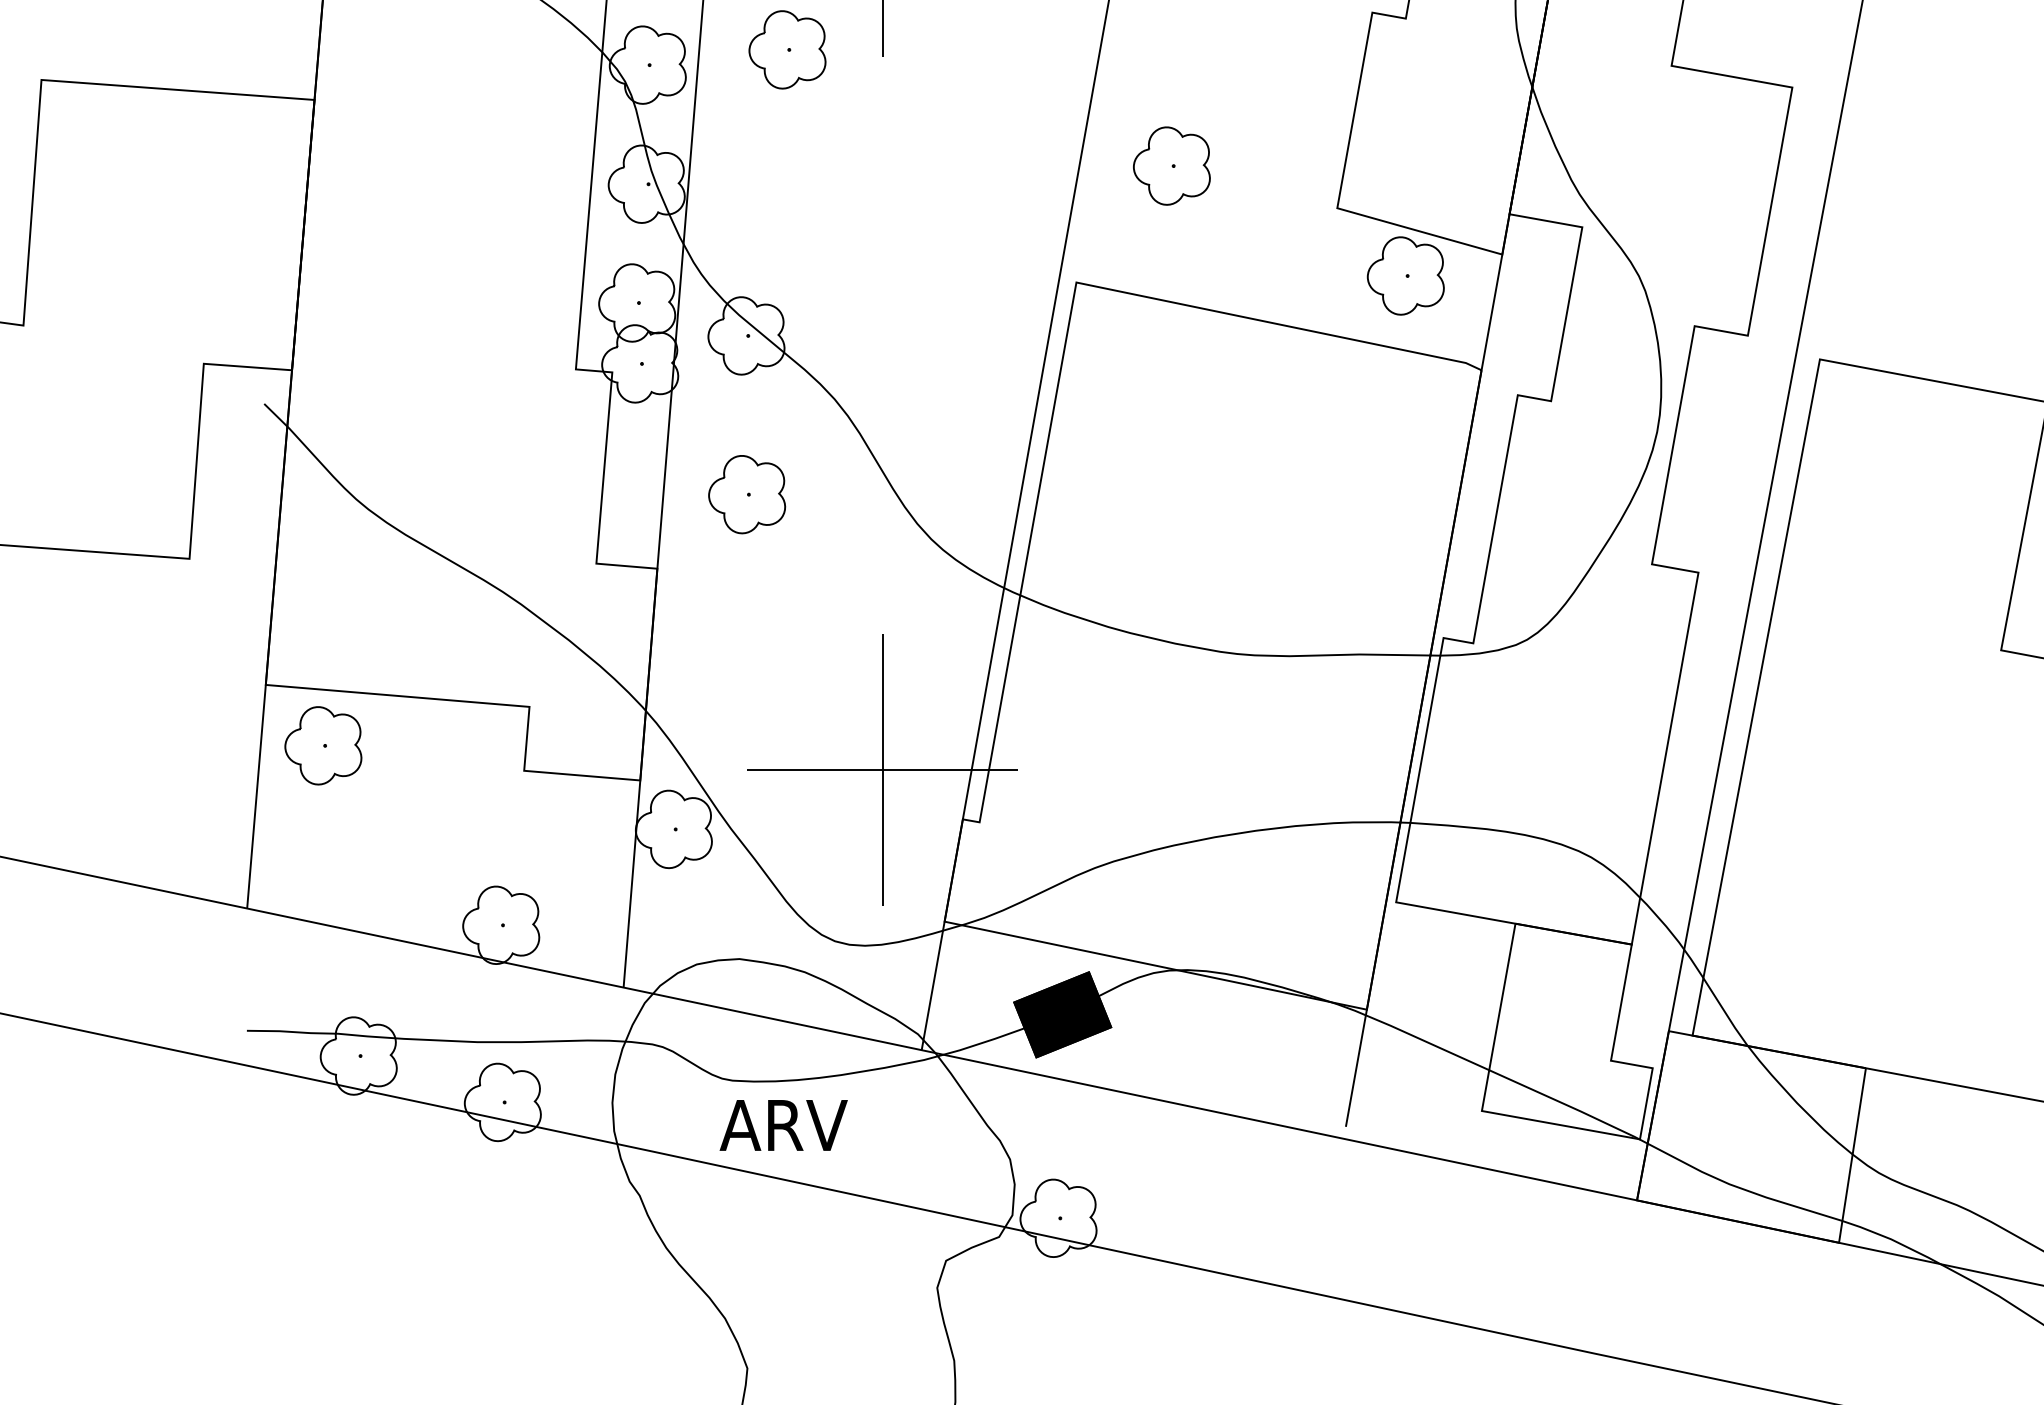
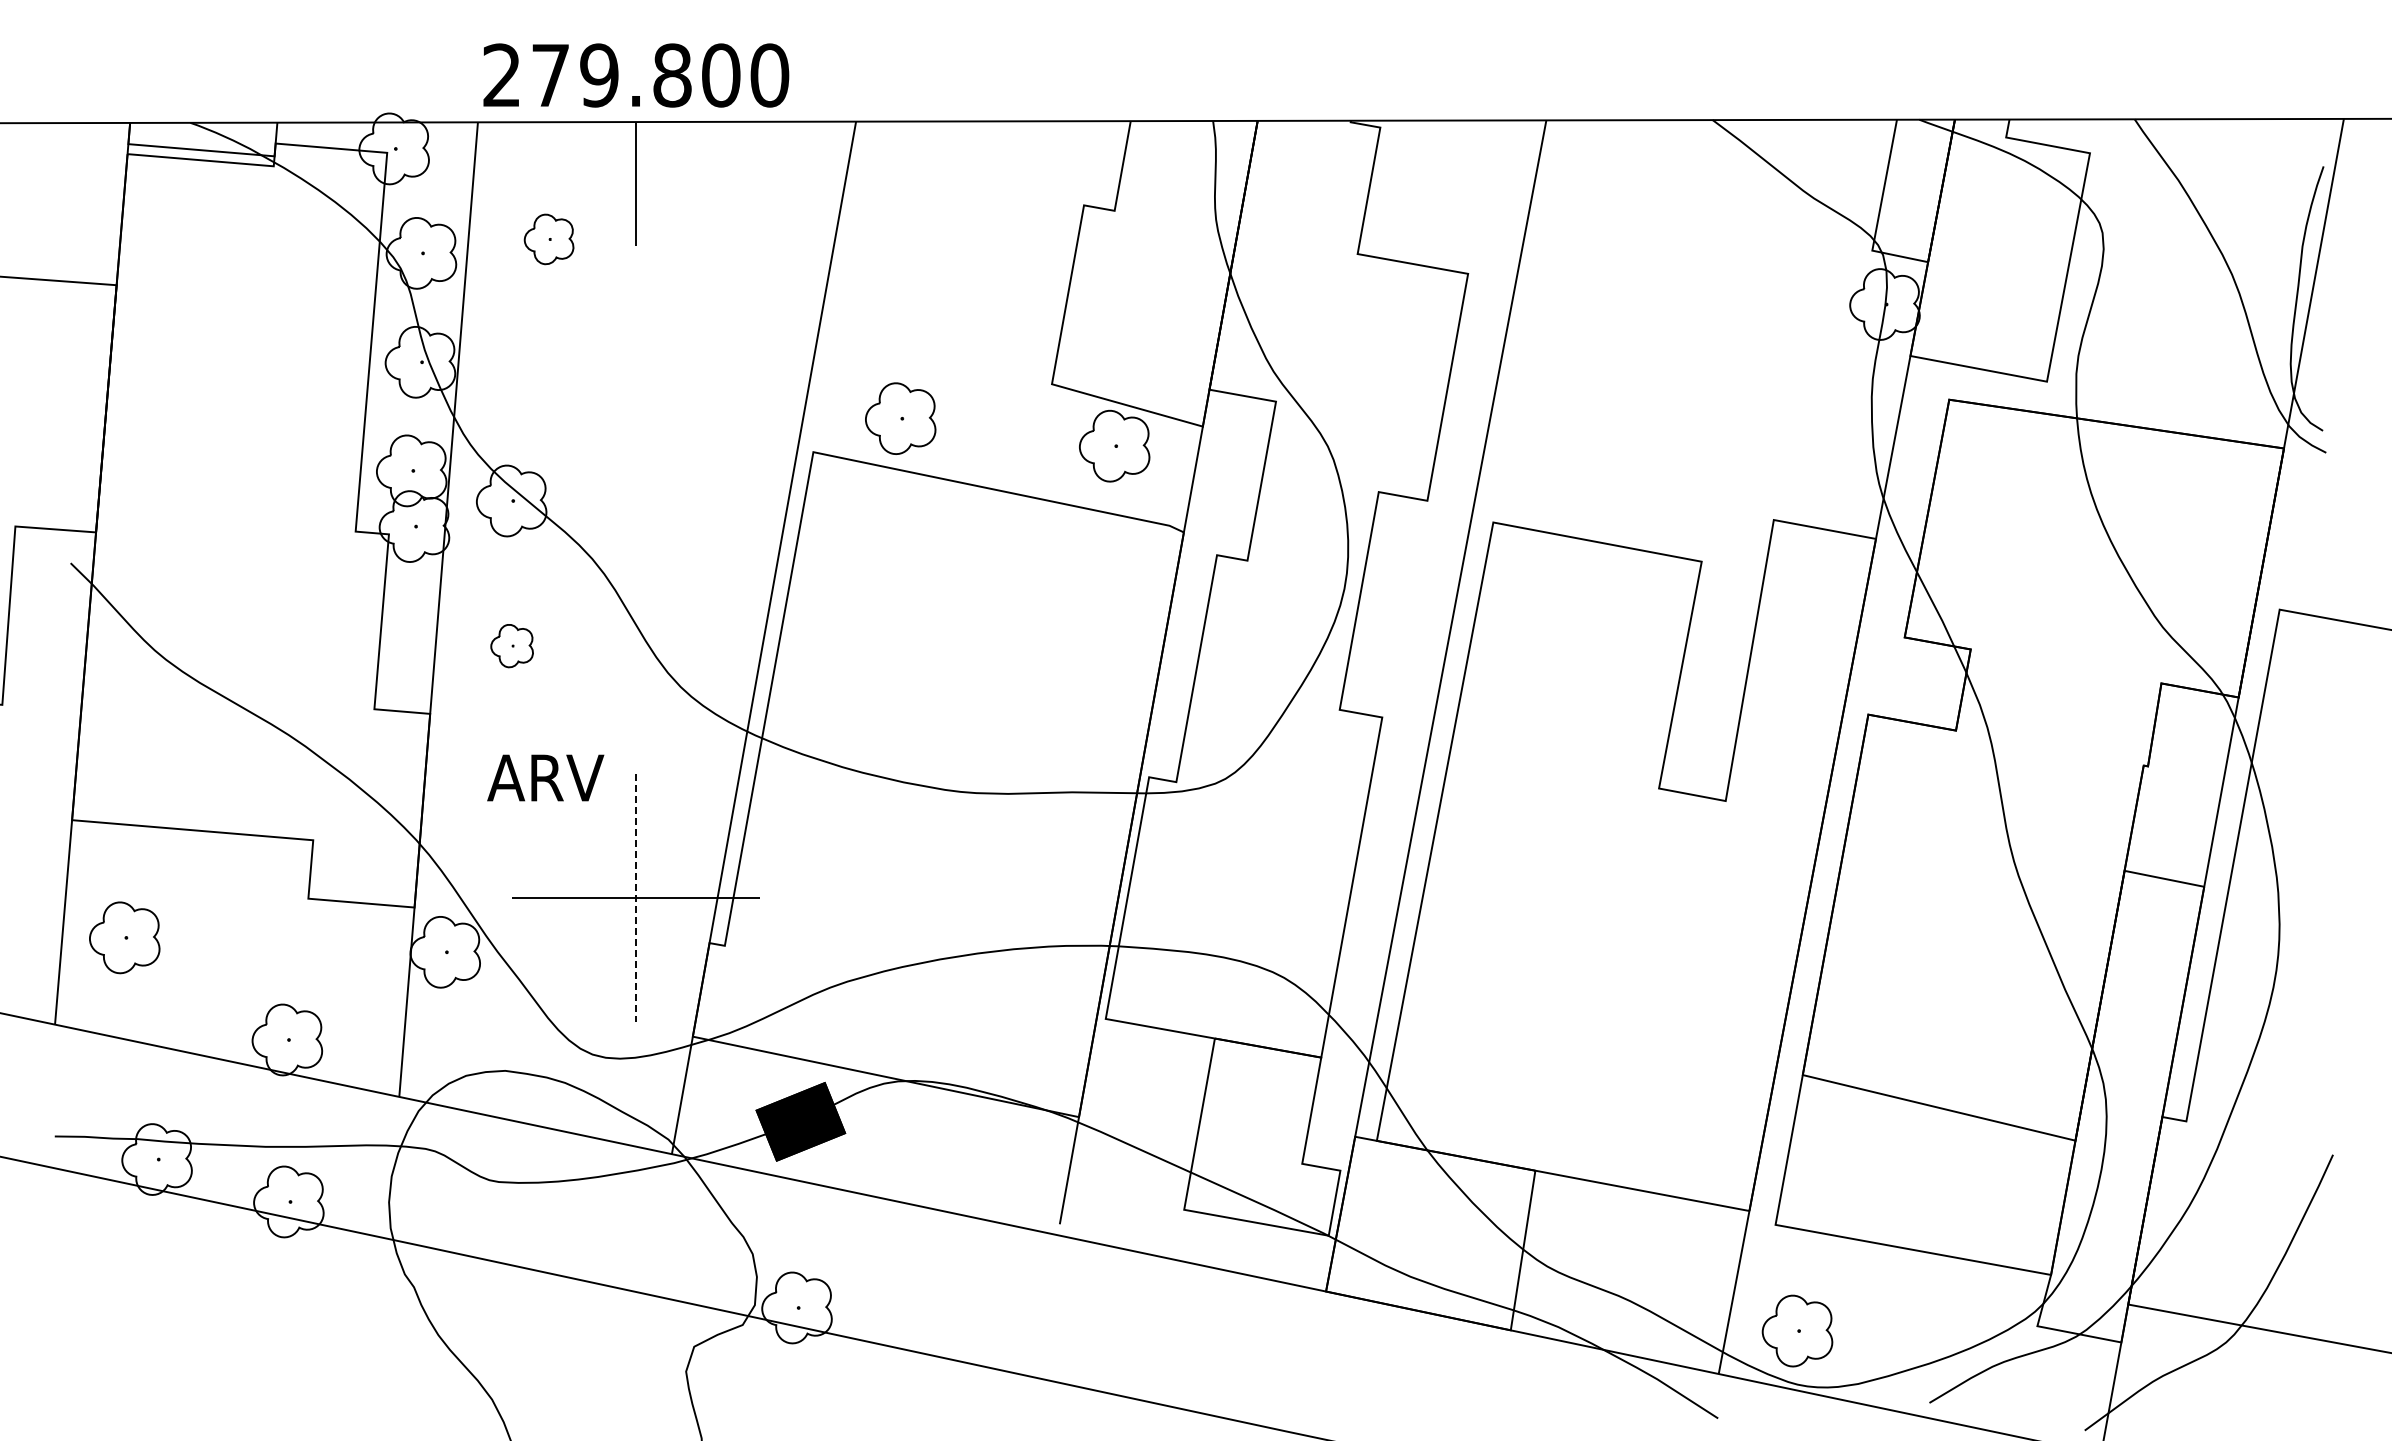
part: (786, 49) -> (548, 239), size x0.7
part: (1171, 165) -> (900, 418), moved
part: (746, 493) -> (511, 645), size x0.6
part: (323, 745) -> (124, 937), moved
line: (882, 770) -> (636, 898), solid -> dashed
text: (783, 1124) -> (545, 777), moved

